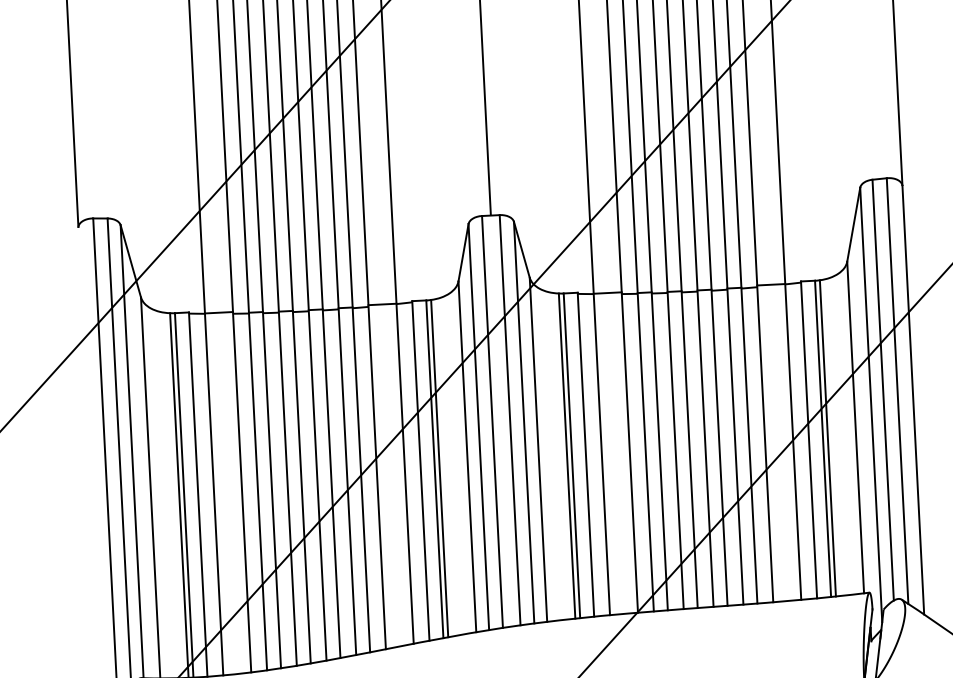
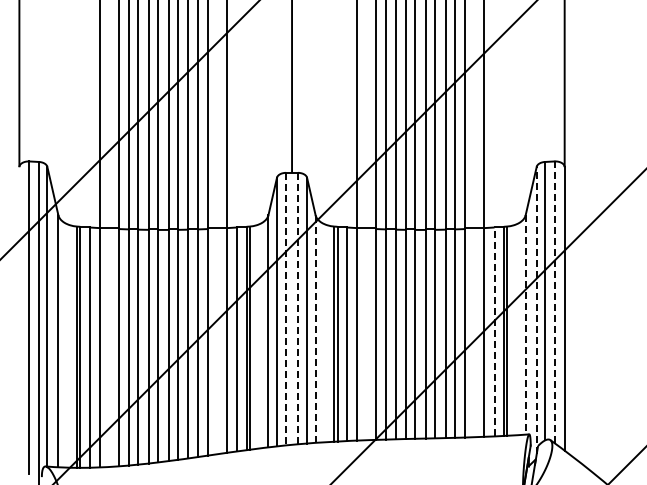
line: (897, 391) -> (554, 302), solid -> dashed
line: (870, 404) -> (536, 310), solid -> dashed
line: (509, 420) -> (297, 308), solid -> dashed
line: (492, 422) -> (286, 309), solid -> dashed
line: (855, 426) -> (525, 324), solid -> dashed
line: (809, 439) -> (494, 331), solid -> dashed
line: (538, 450) -> (315, 329), solid -> dashed

